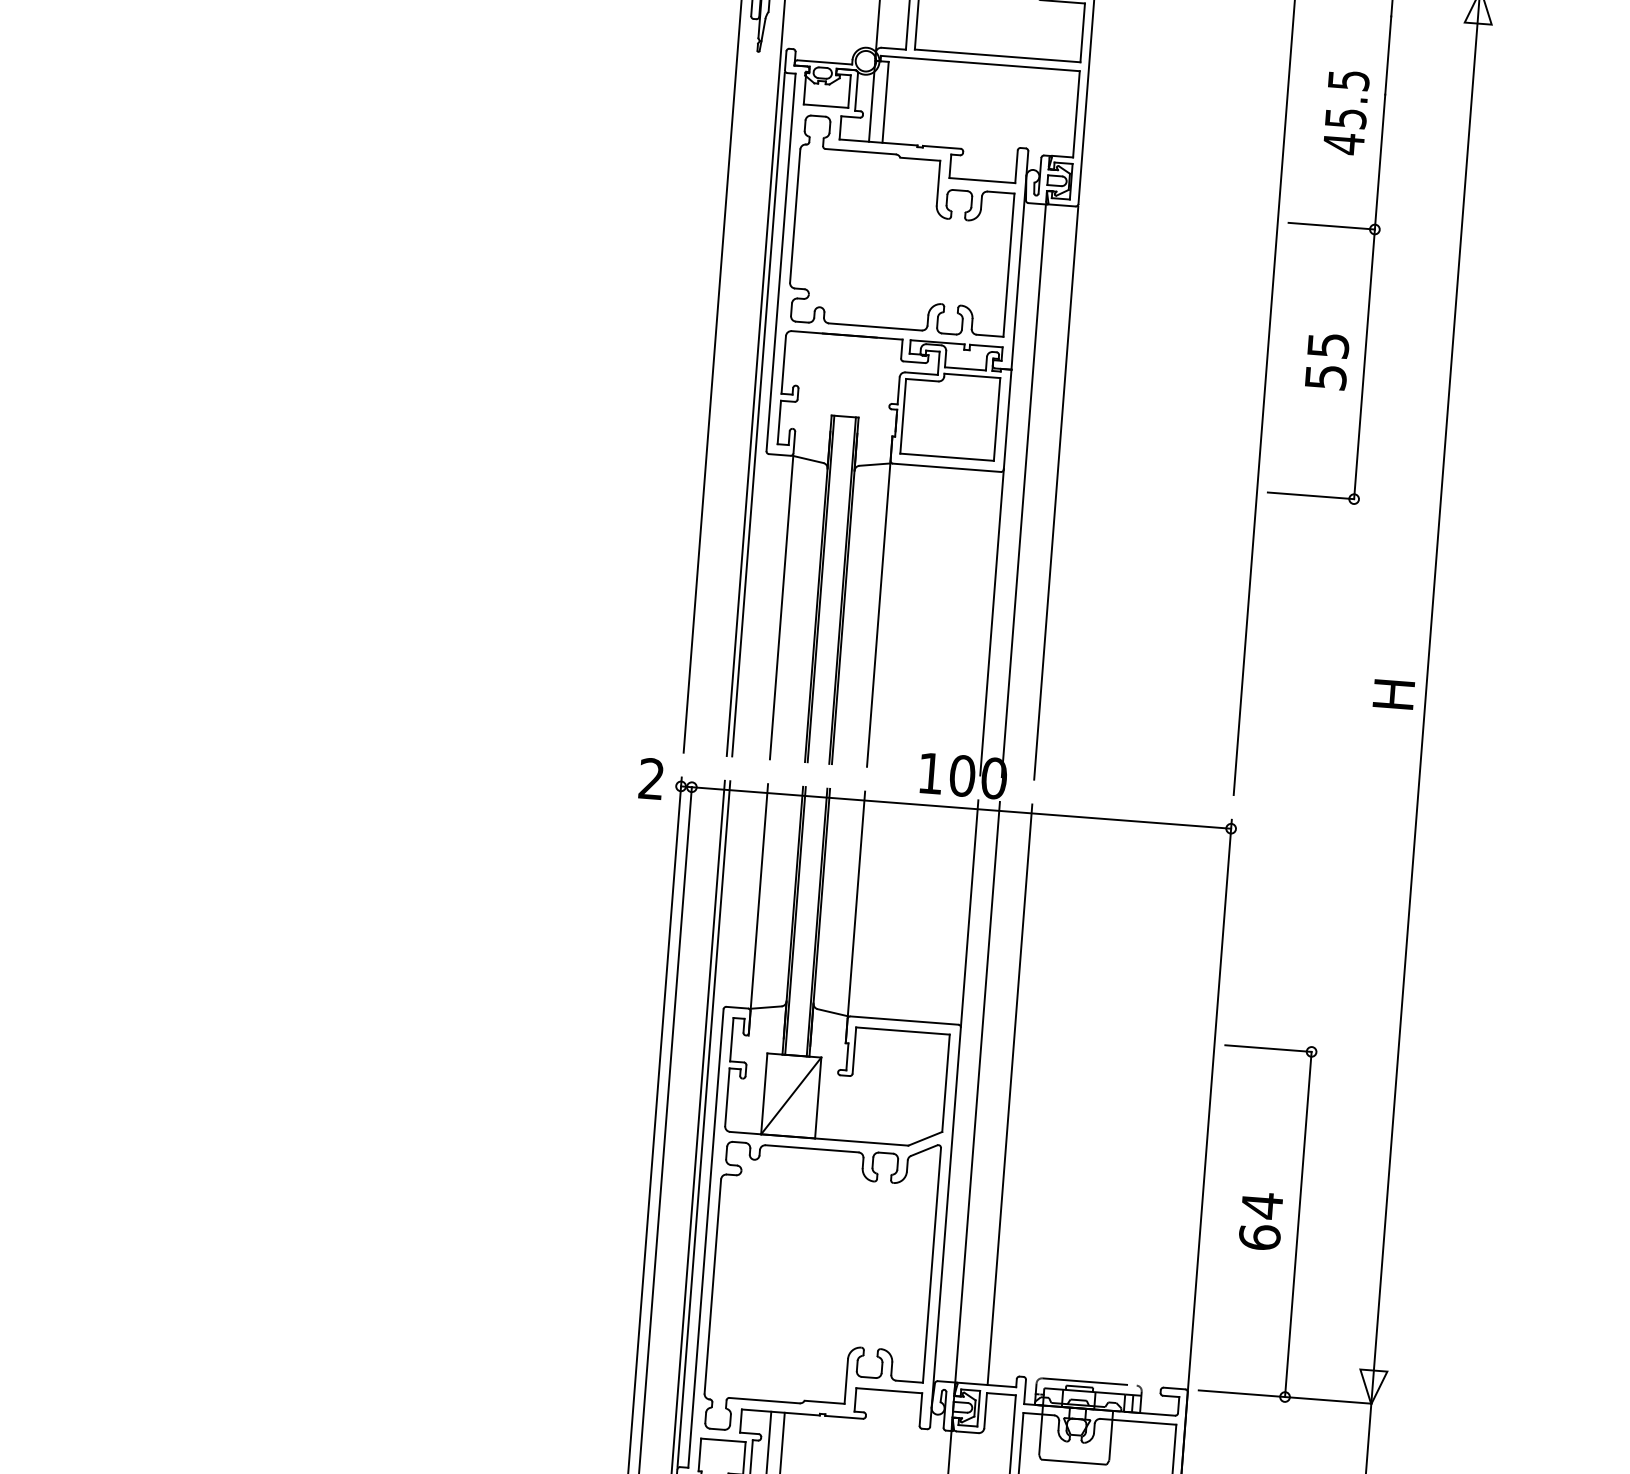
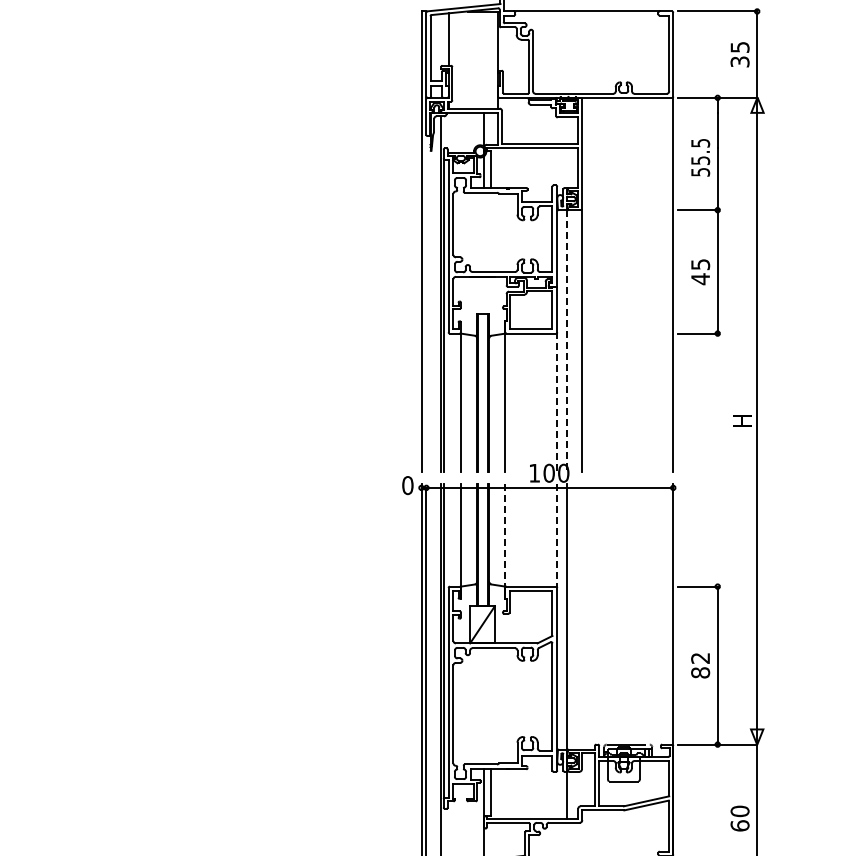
text: (1343, 144) -> (700, 172), 45.5 -> 55.5
text: (1325, 378) -> (700, 279), 55 -> 45
line: (1024, 491) -> (567, 341), solid -> dashed
line: (992, 622) -> (557, 402), solid -> dashed
text: (650, 778) -> (407, 485), 2 -> 0
line: (856, 904) -> (505, 535), solid -> dashed
line: (970, 913) -> (557, 535), solid -> dashed
line: (1009, 1094) -> (581, 616), removed
text: (1260, 1221) -> (700, 665), 64 -> 82

